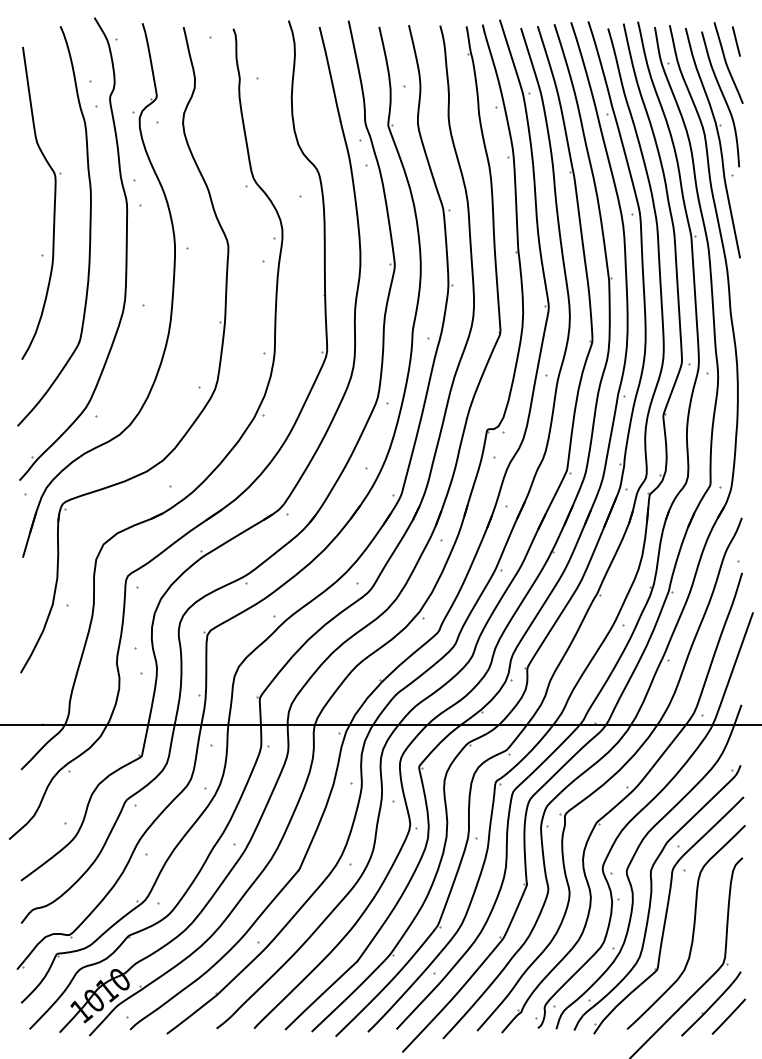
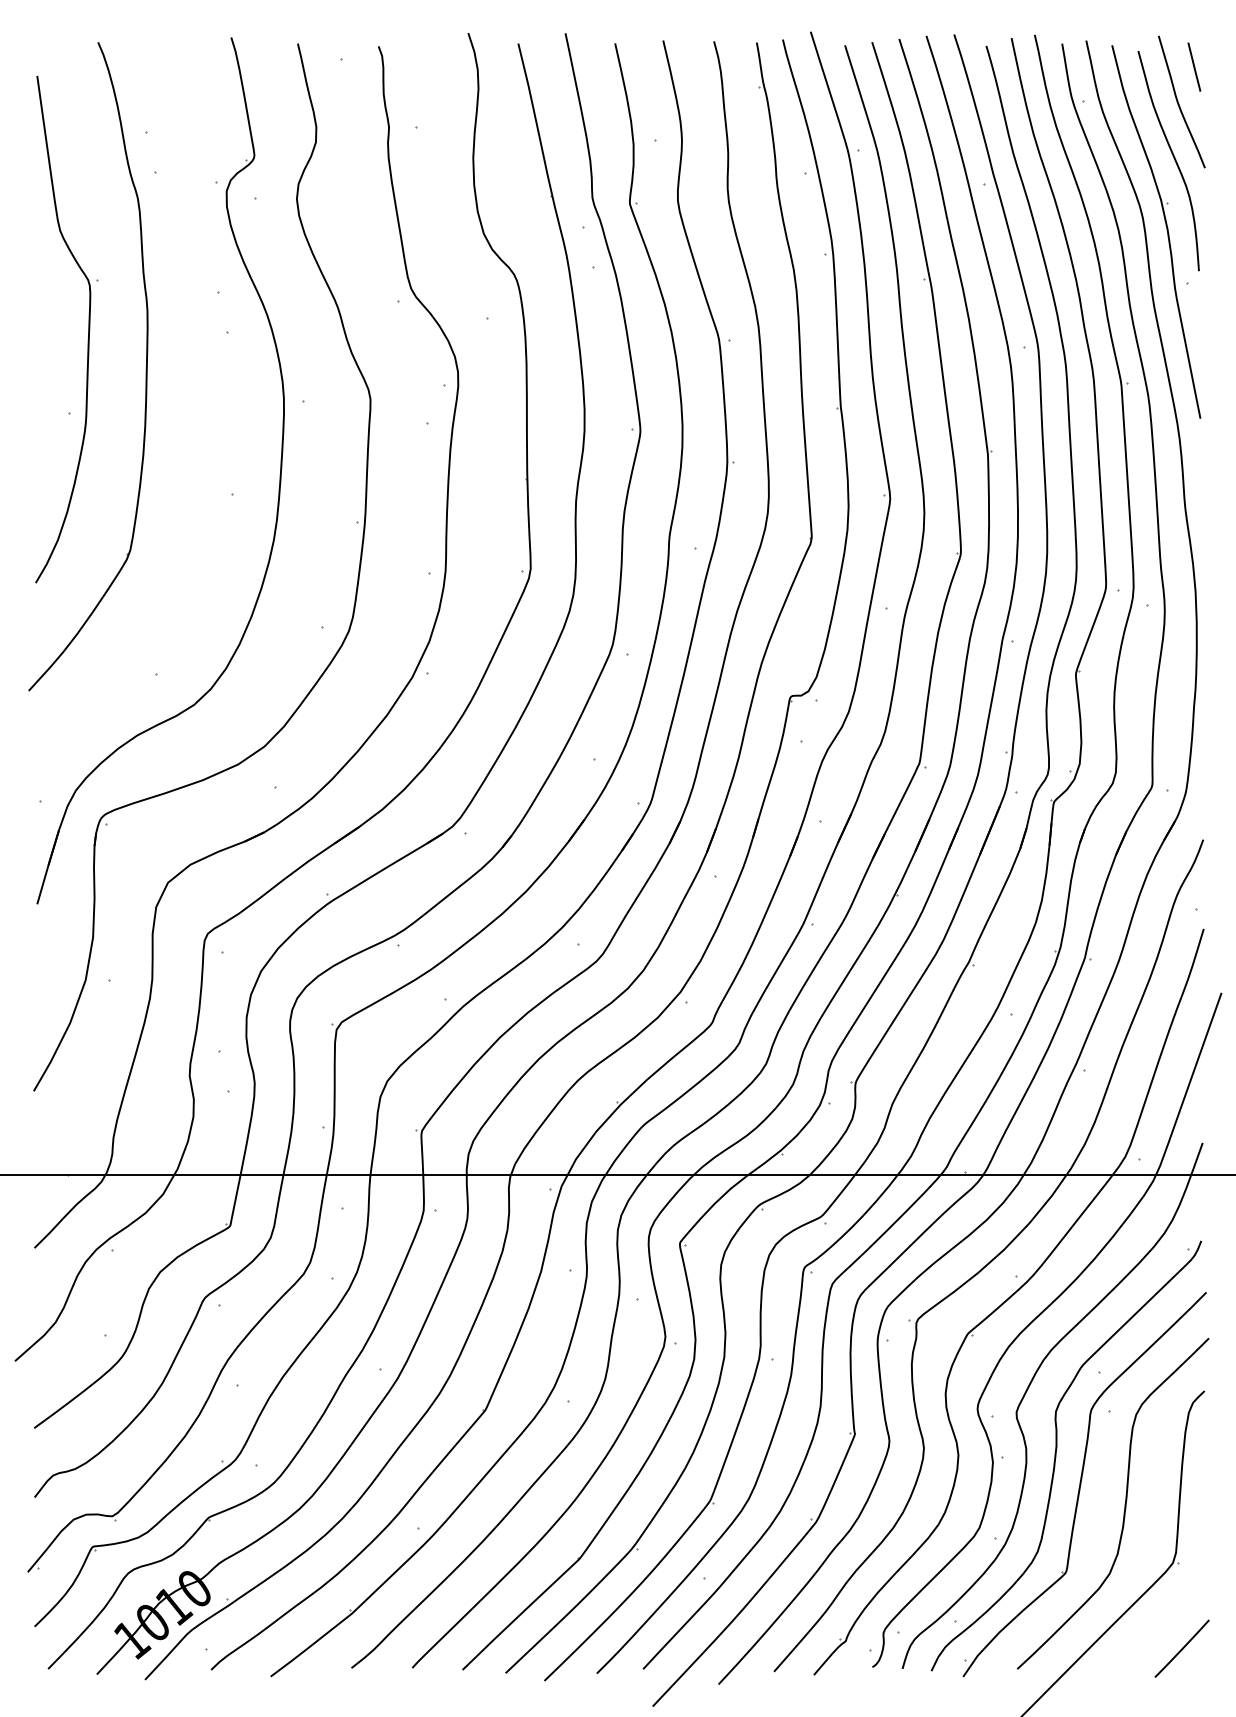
part: (125, 248) -> (203, 402), removed
part: (711, 1003) -> (1154, 1627), removed

